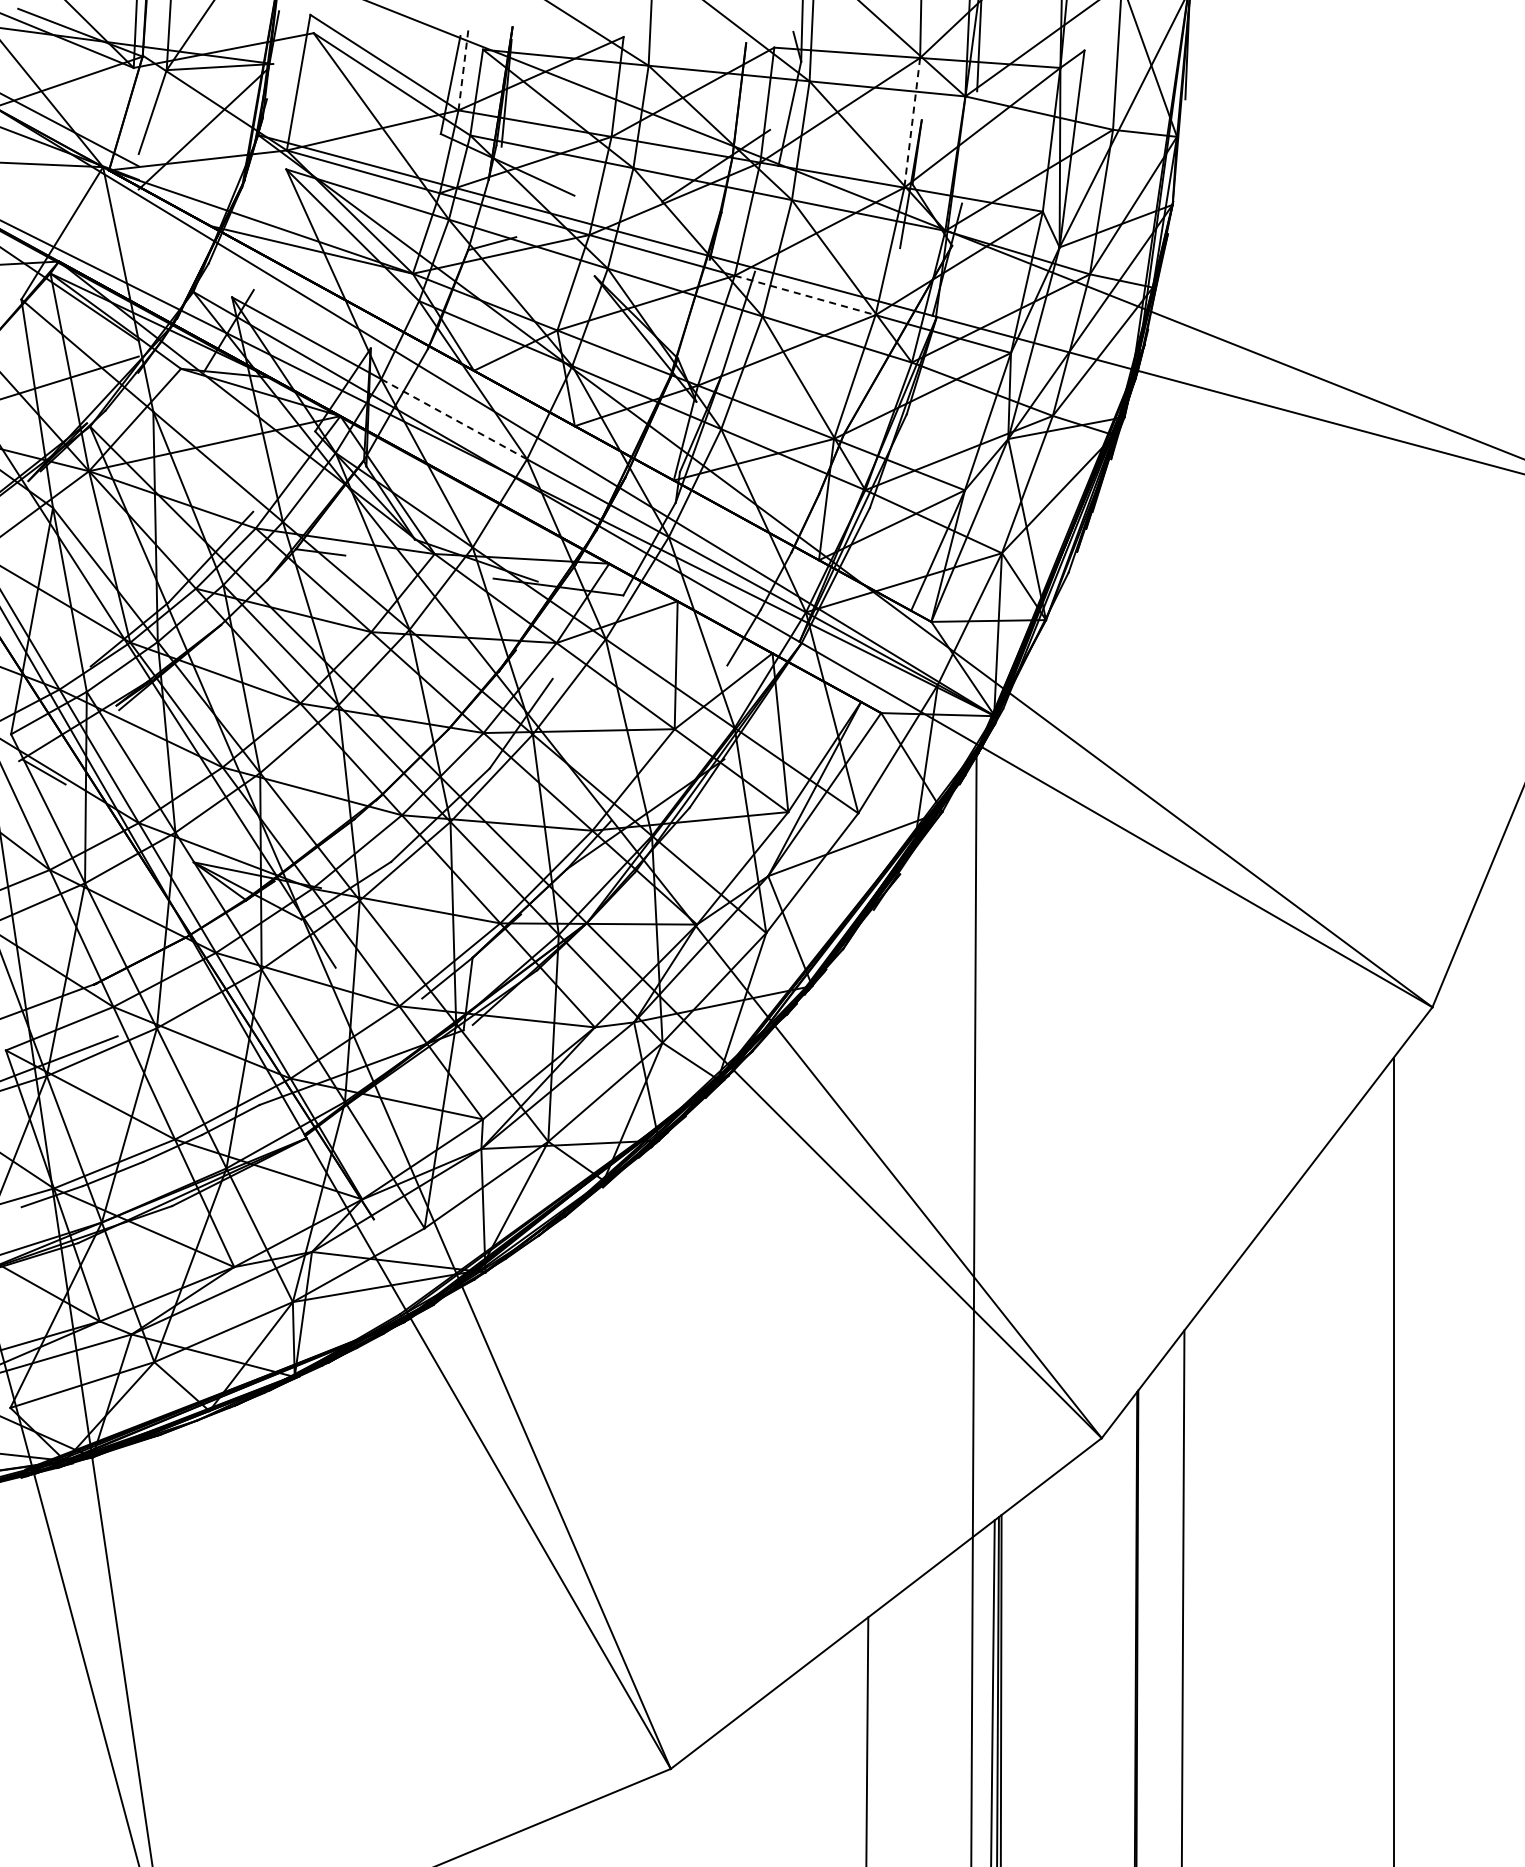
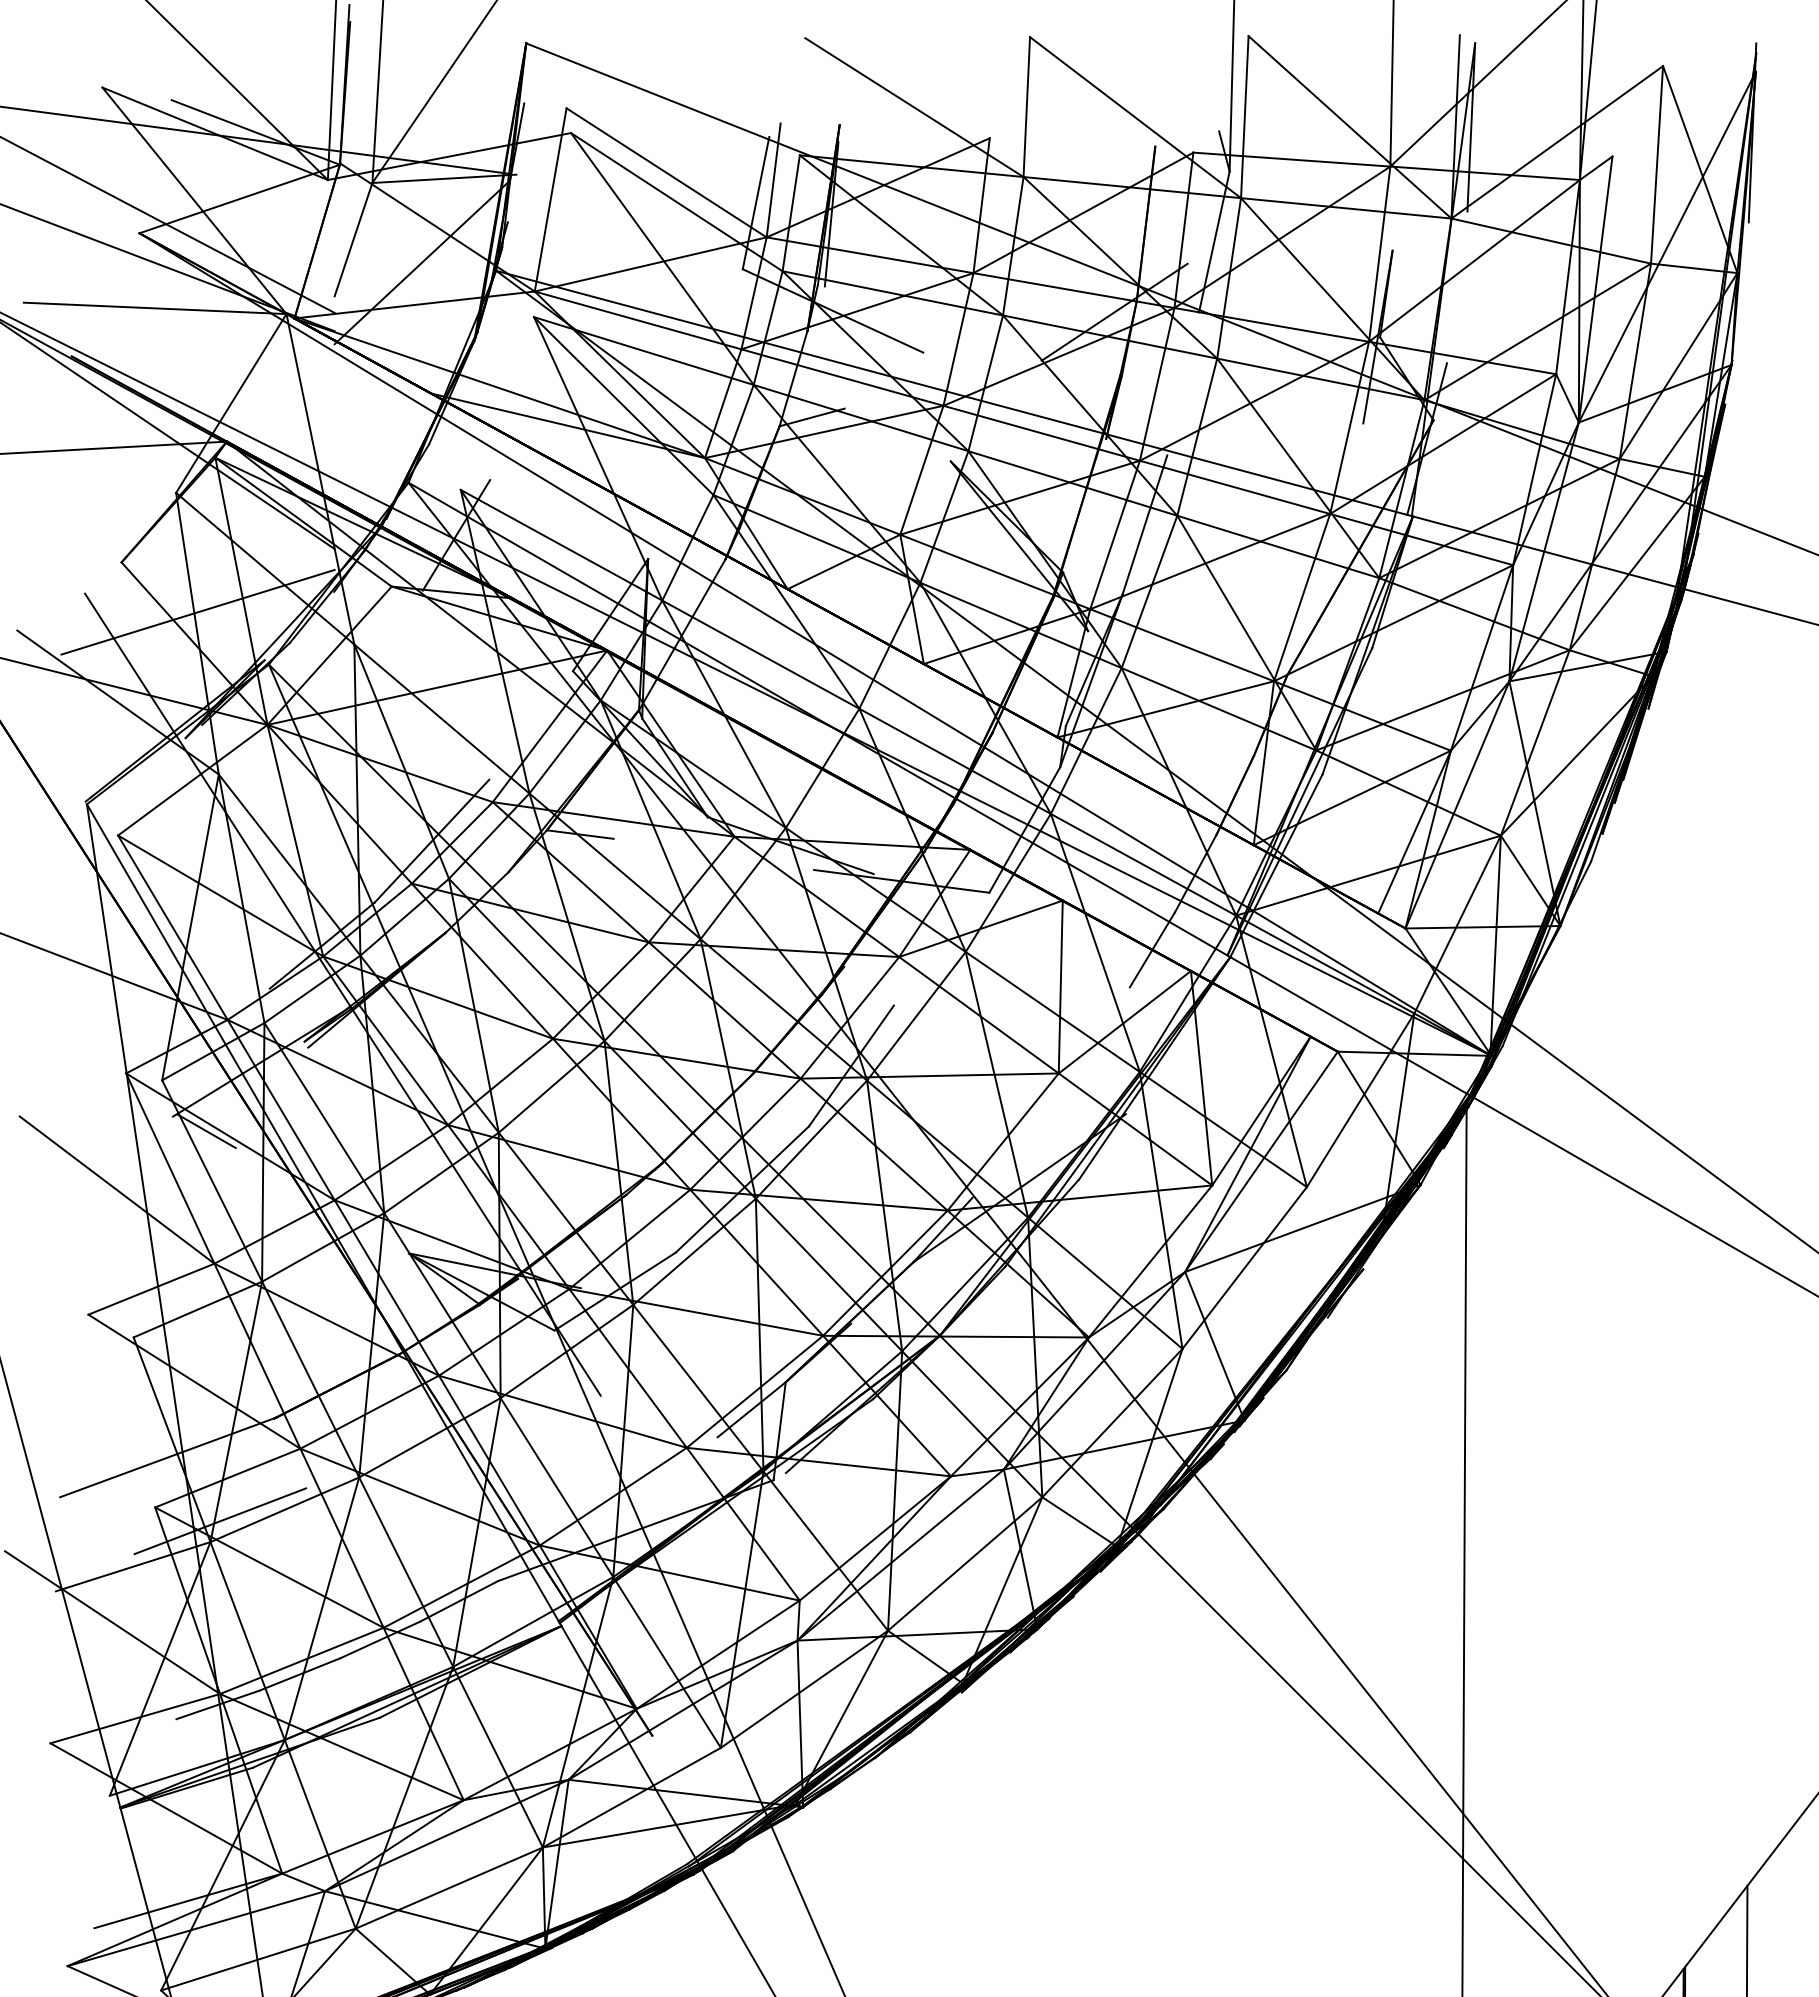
line: (463, 67) -> (773, 179), dashed -> solid
line: (912, 123) -> (1380, 255), dashed -> solid
line: (805, 295) -> (1235, 487), dashed -> solid
line: (453, 419) -> (759, 655), dashed -> solid

